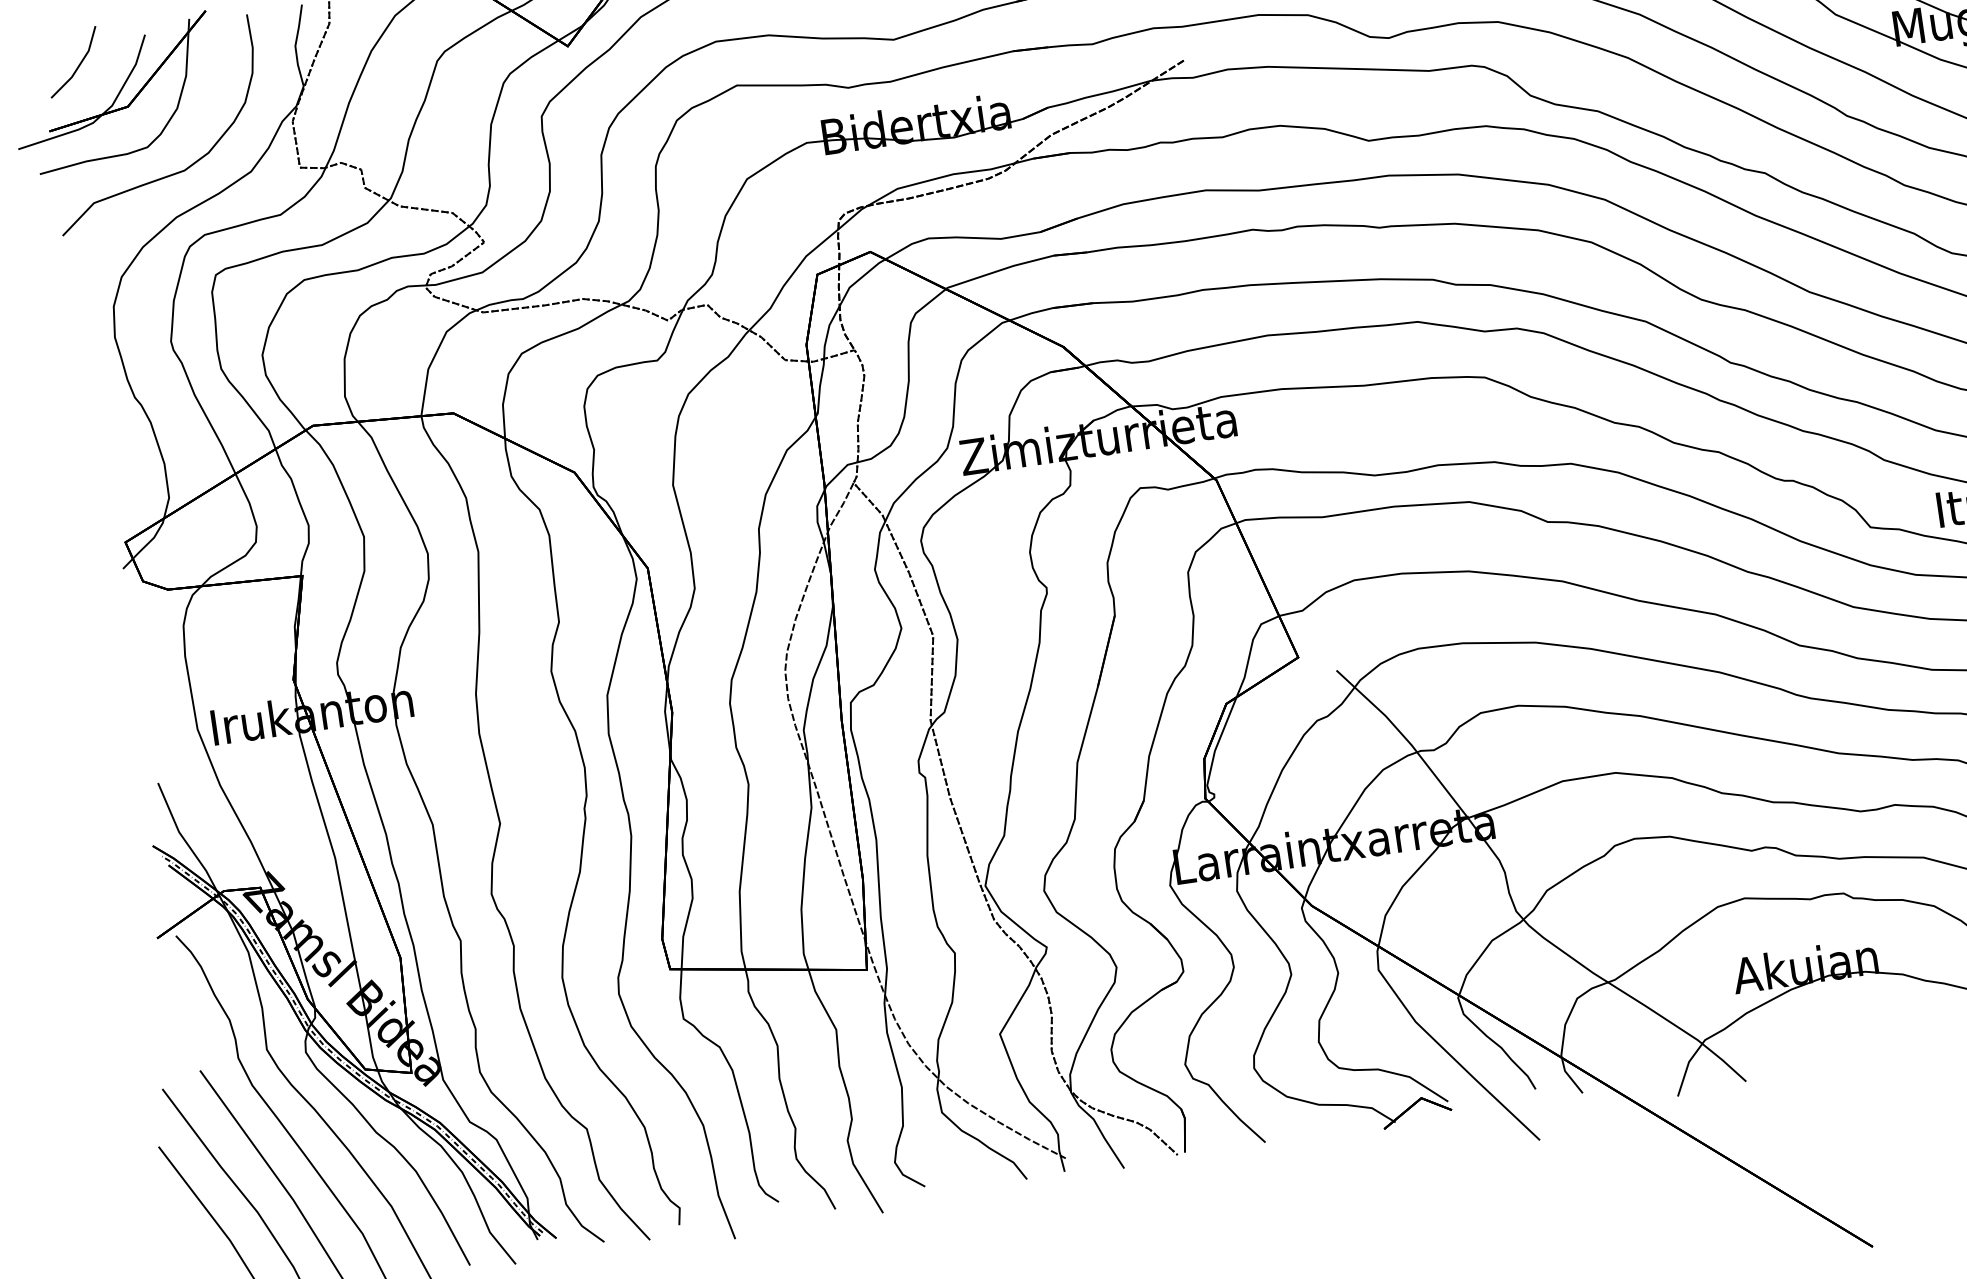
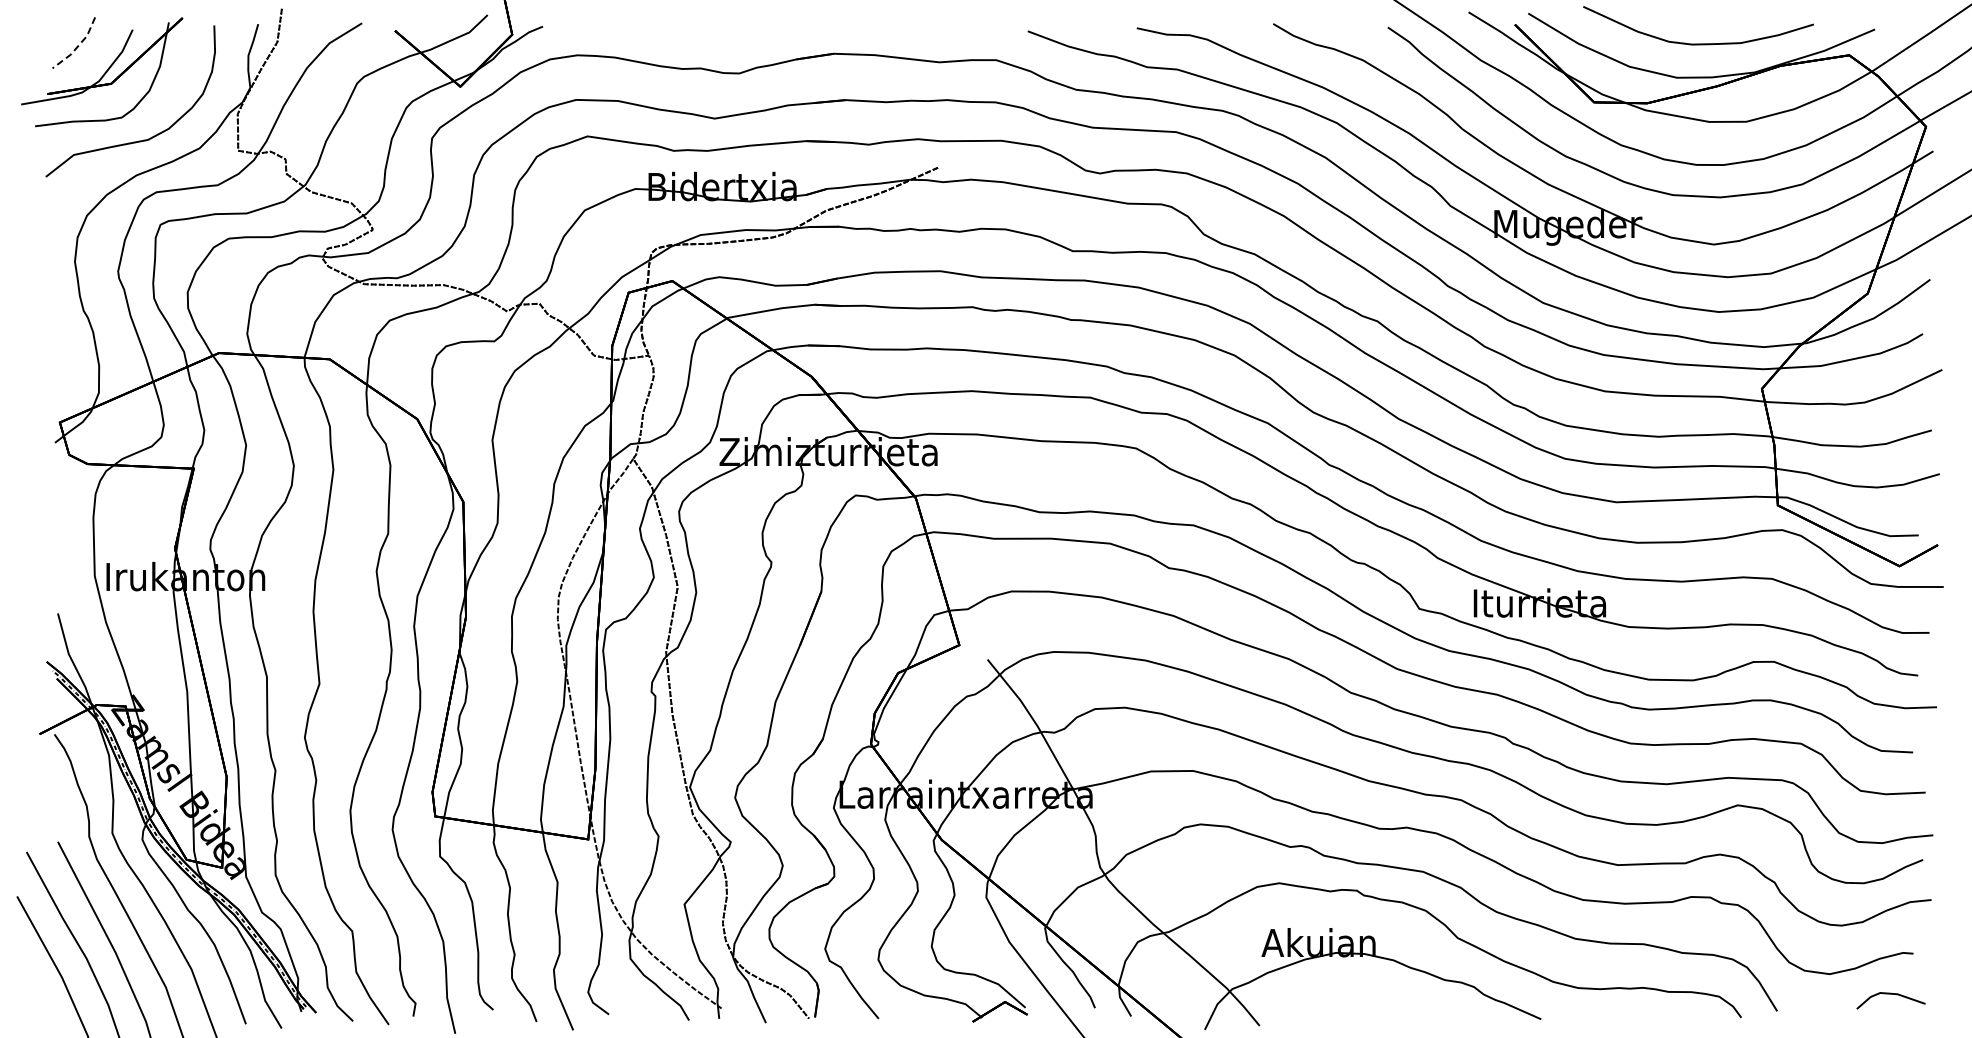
line: (79, 65) -> (78, 46), solid -> dashed

